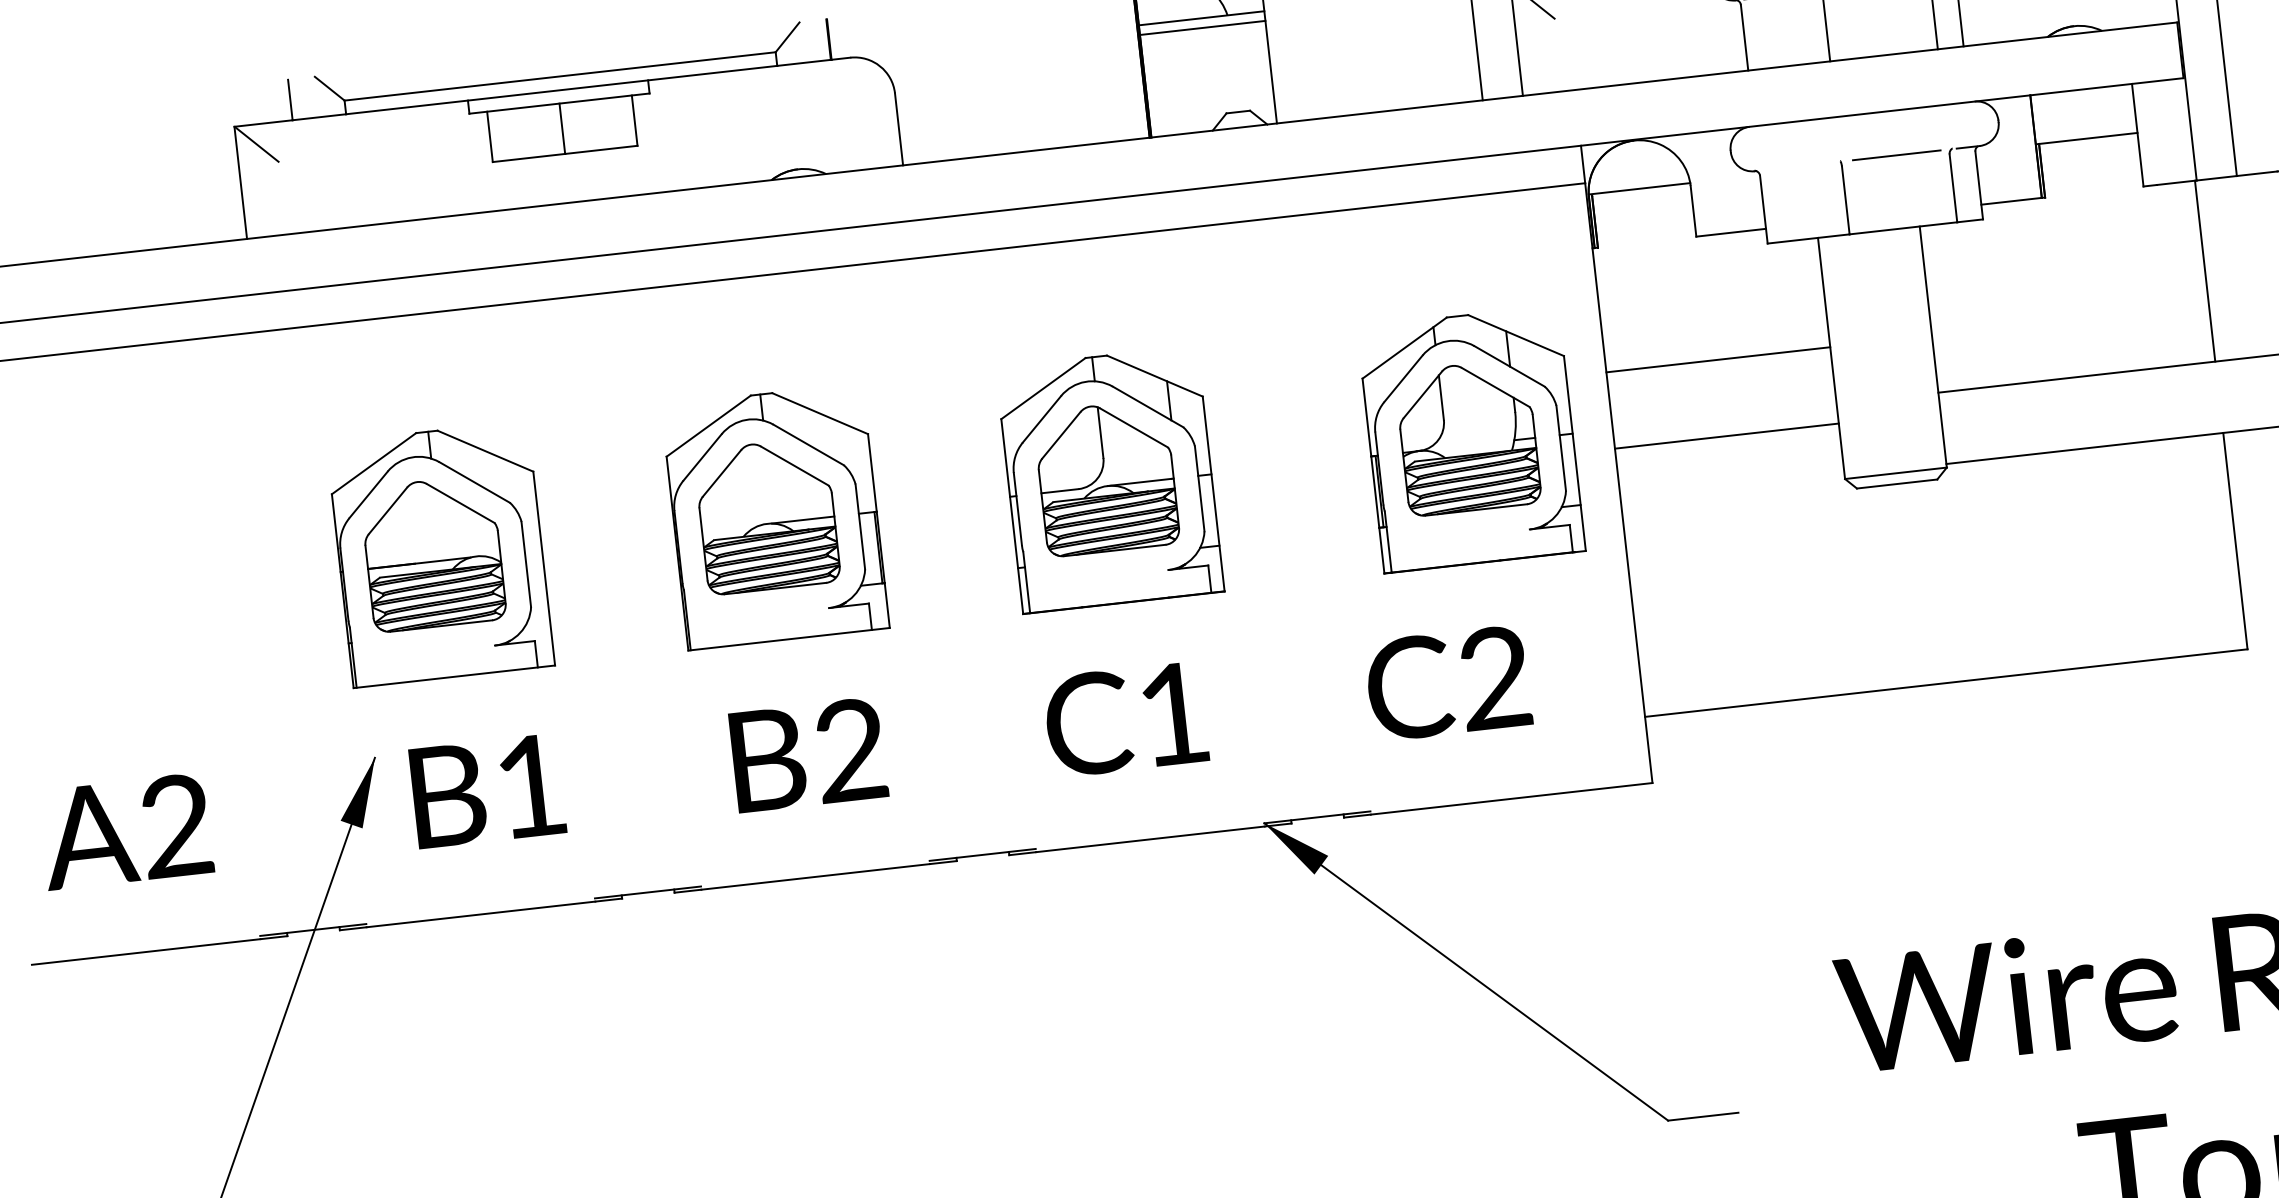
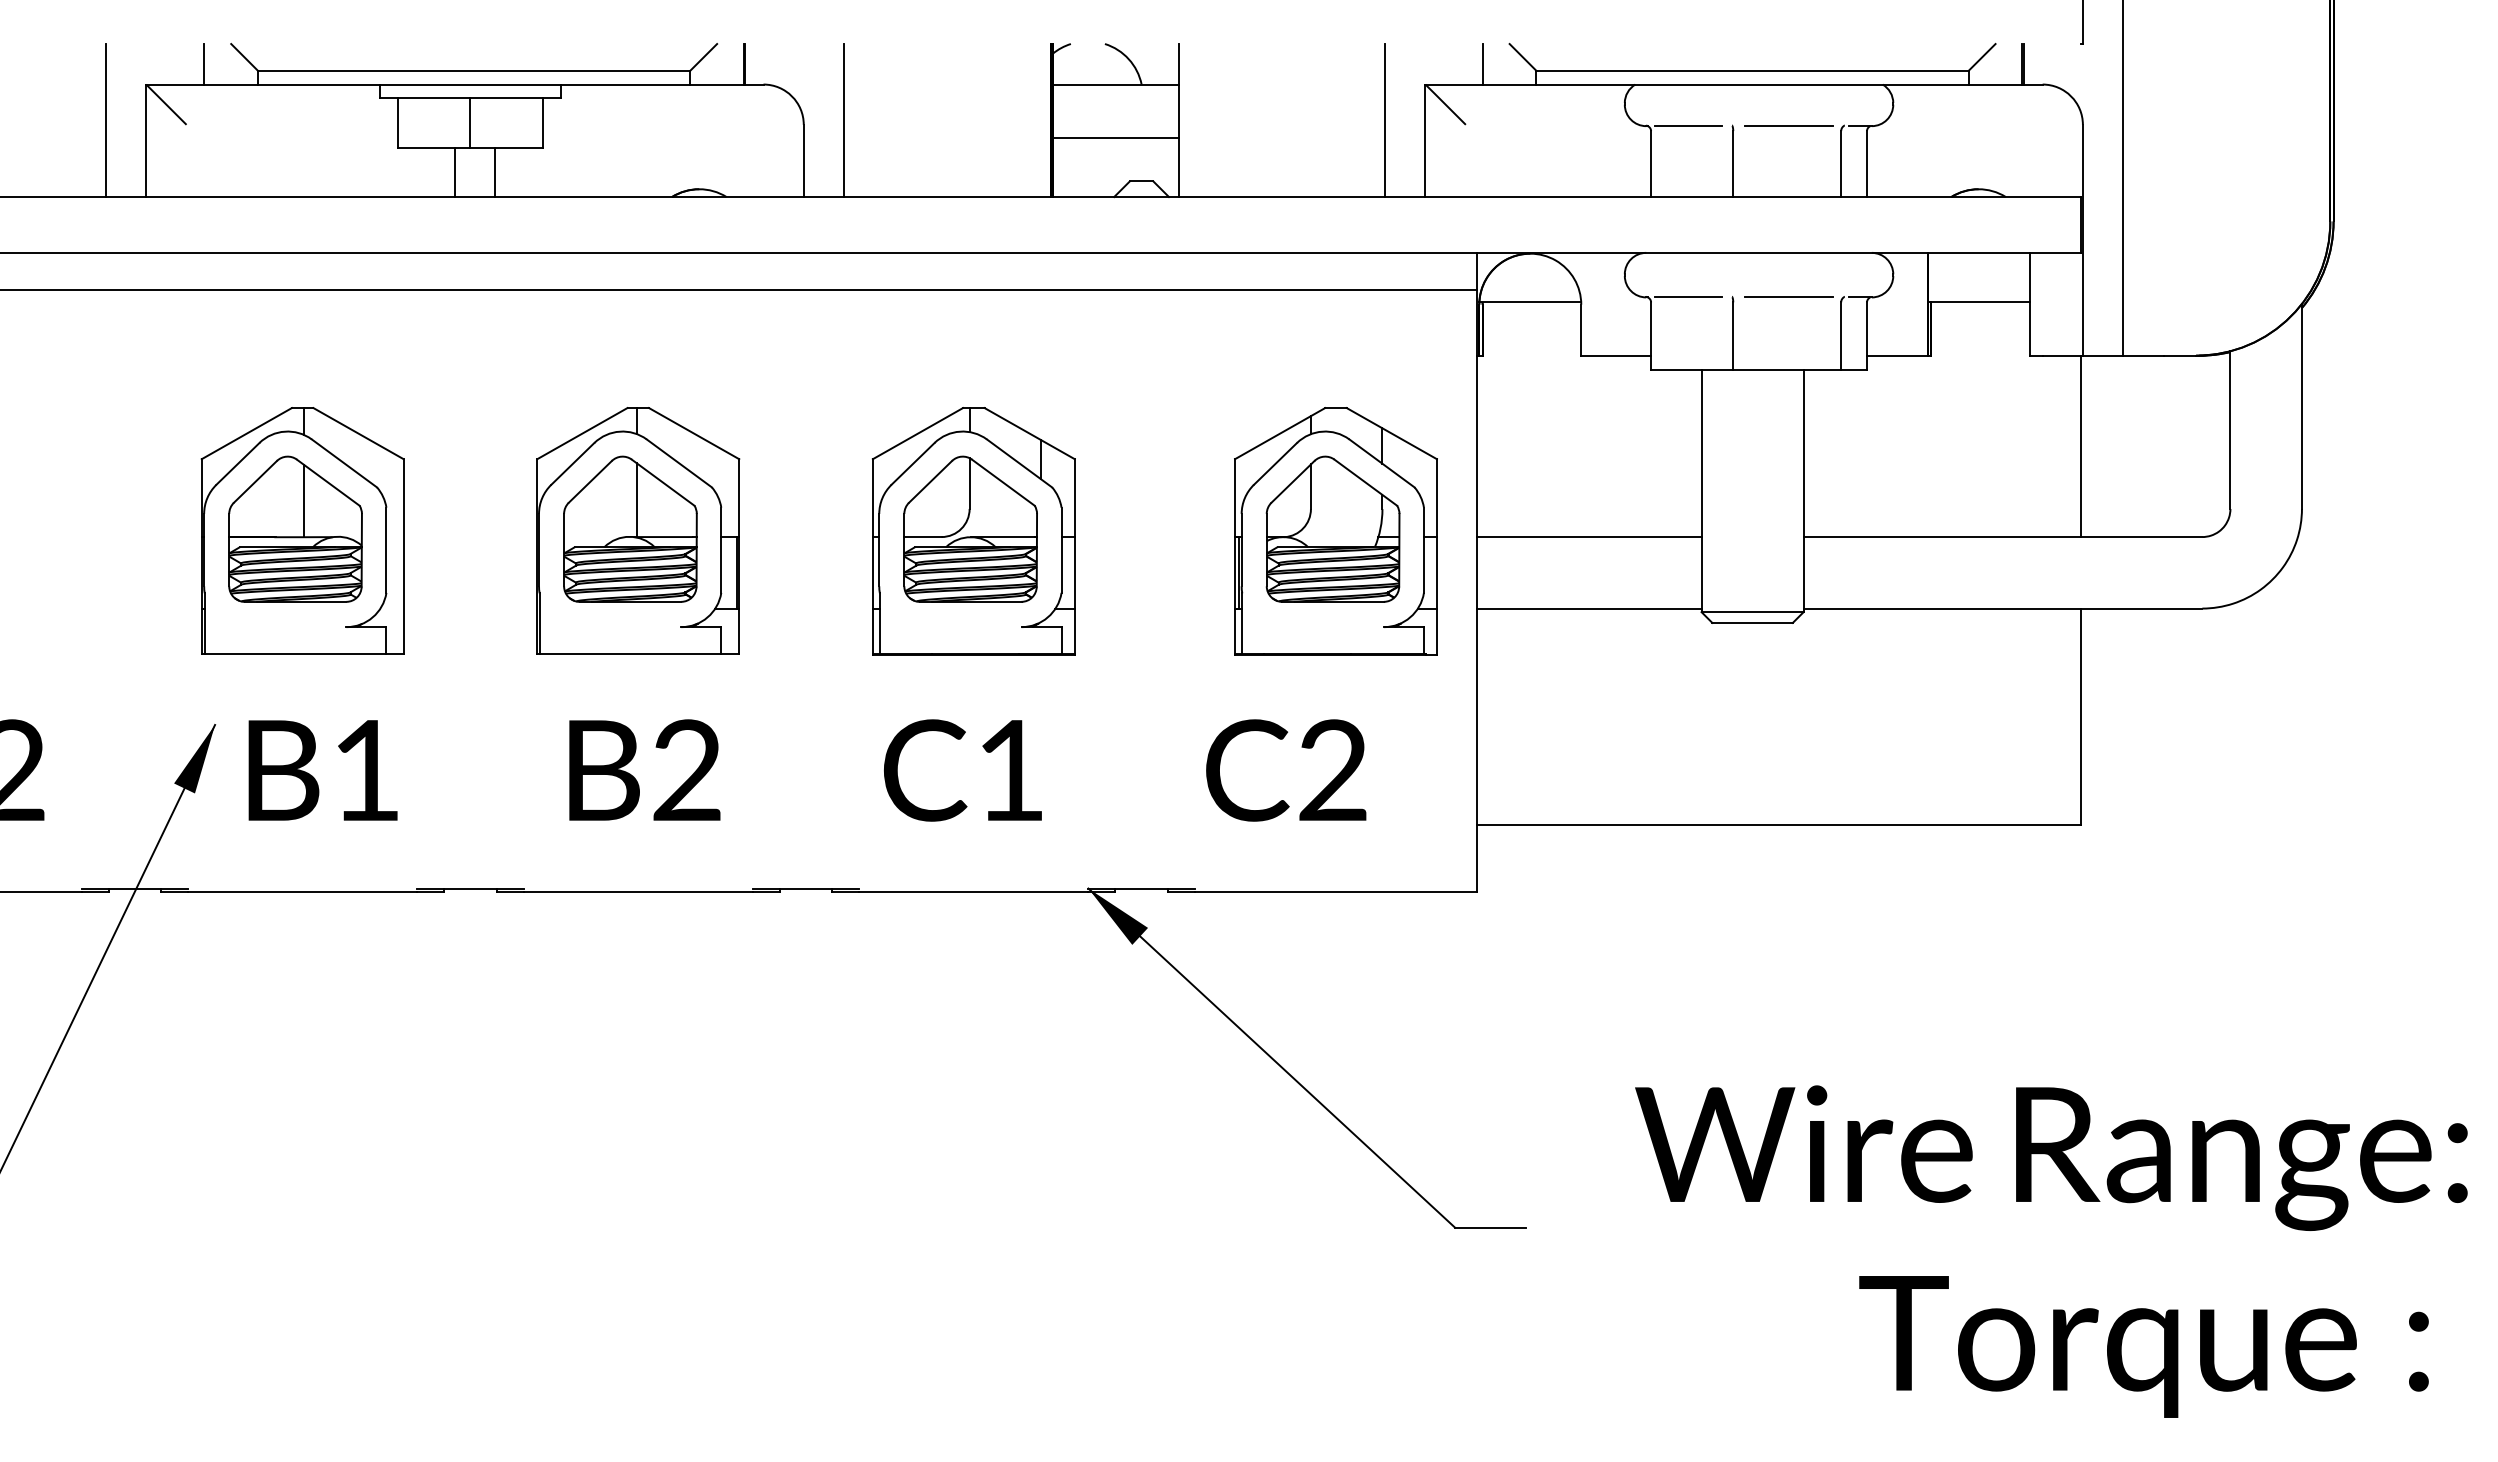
line: (1202, 28) -> (1115, 138), moved
line: (935, 84) -> (844, 120), added
line: (1796, 166) -> (1688, 297), added
line: (198, 167) -> (105, 120), added
line: (592, 175) -> (495, 172), added
line: (551, 179) -> (454, 172), added
line: (1718, 360) -> (1589, 537), moved
line: (1727, 436) -> (1589, 608), moved
line: (770, 486) -> (636, 500), added
line: (439, 523) -> (304, 500), added

